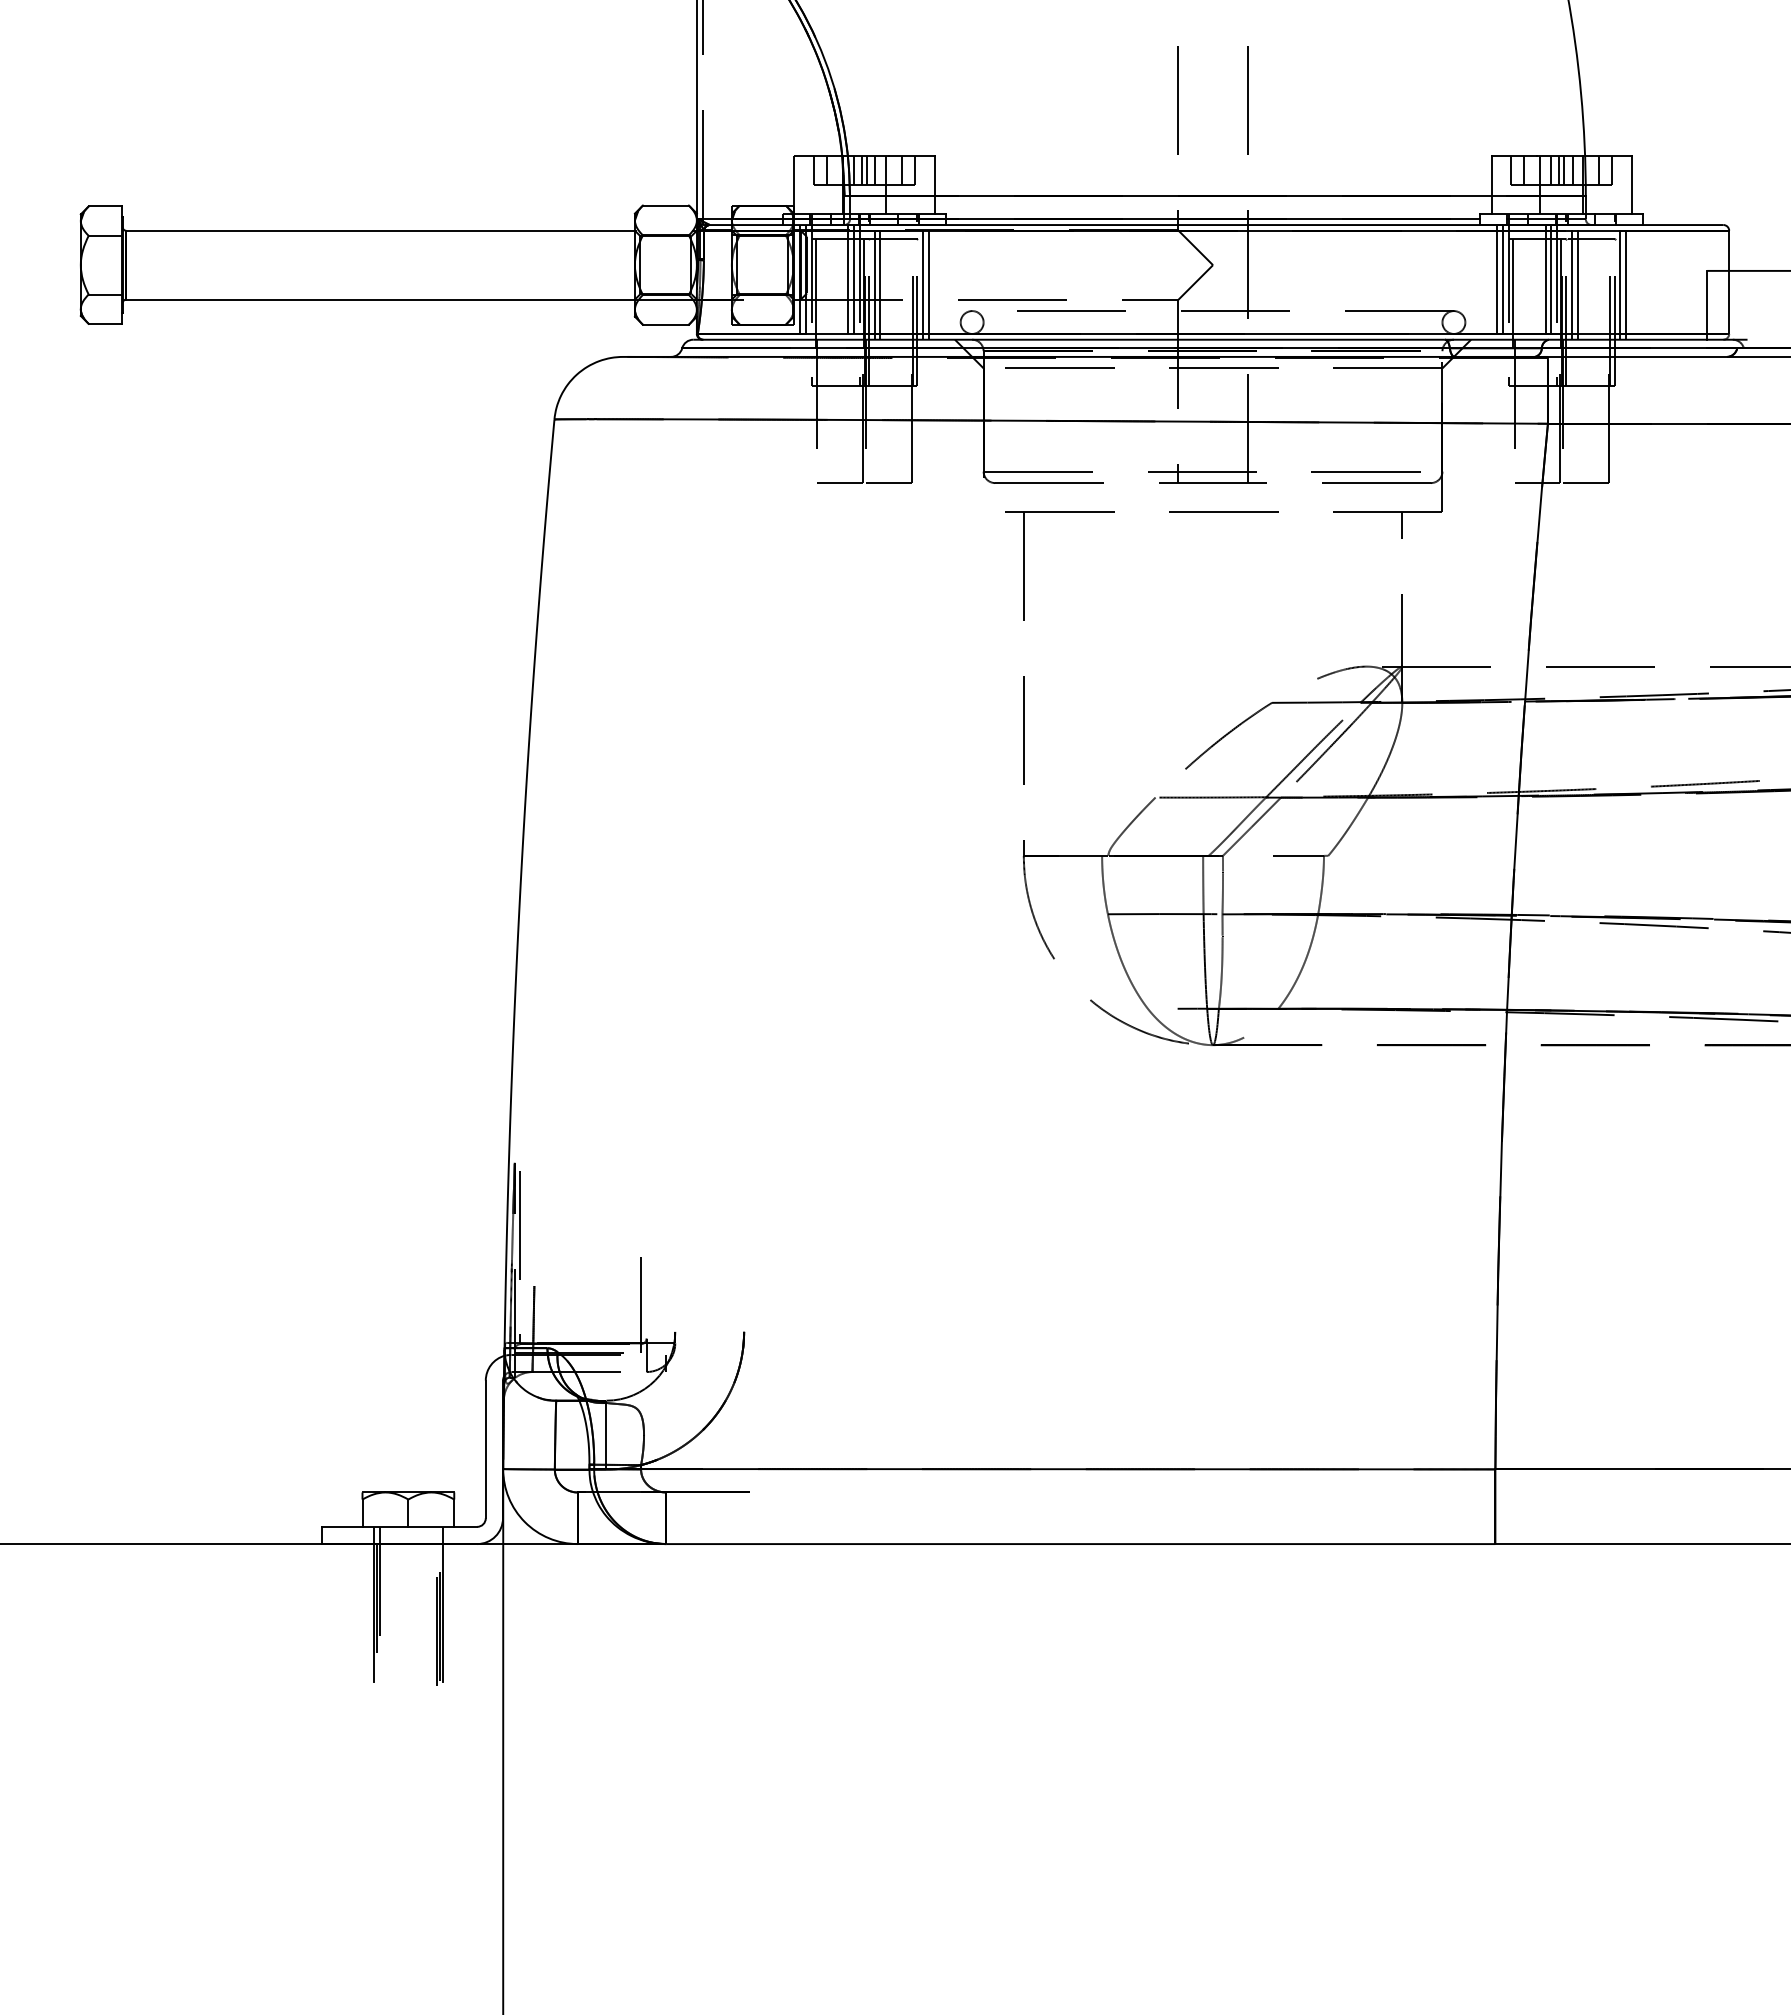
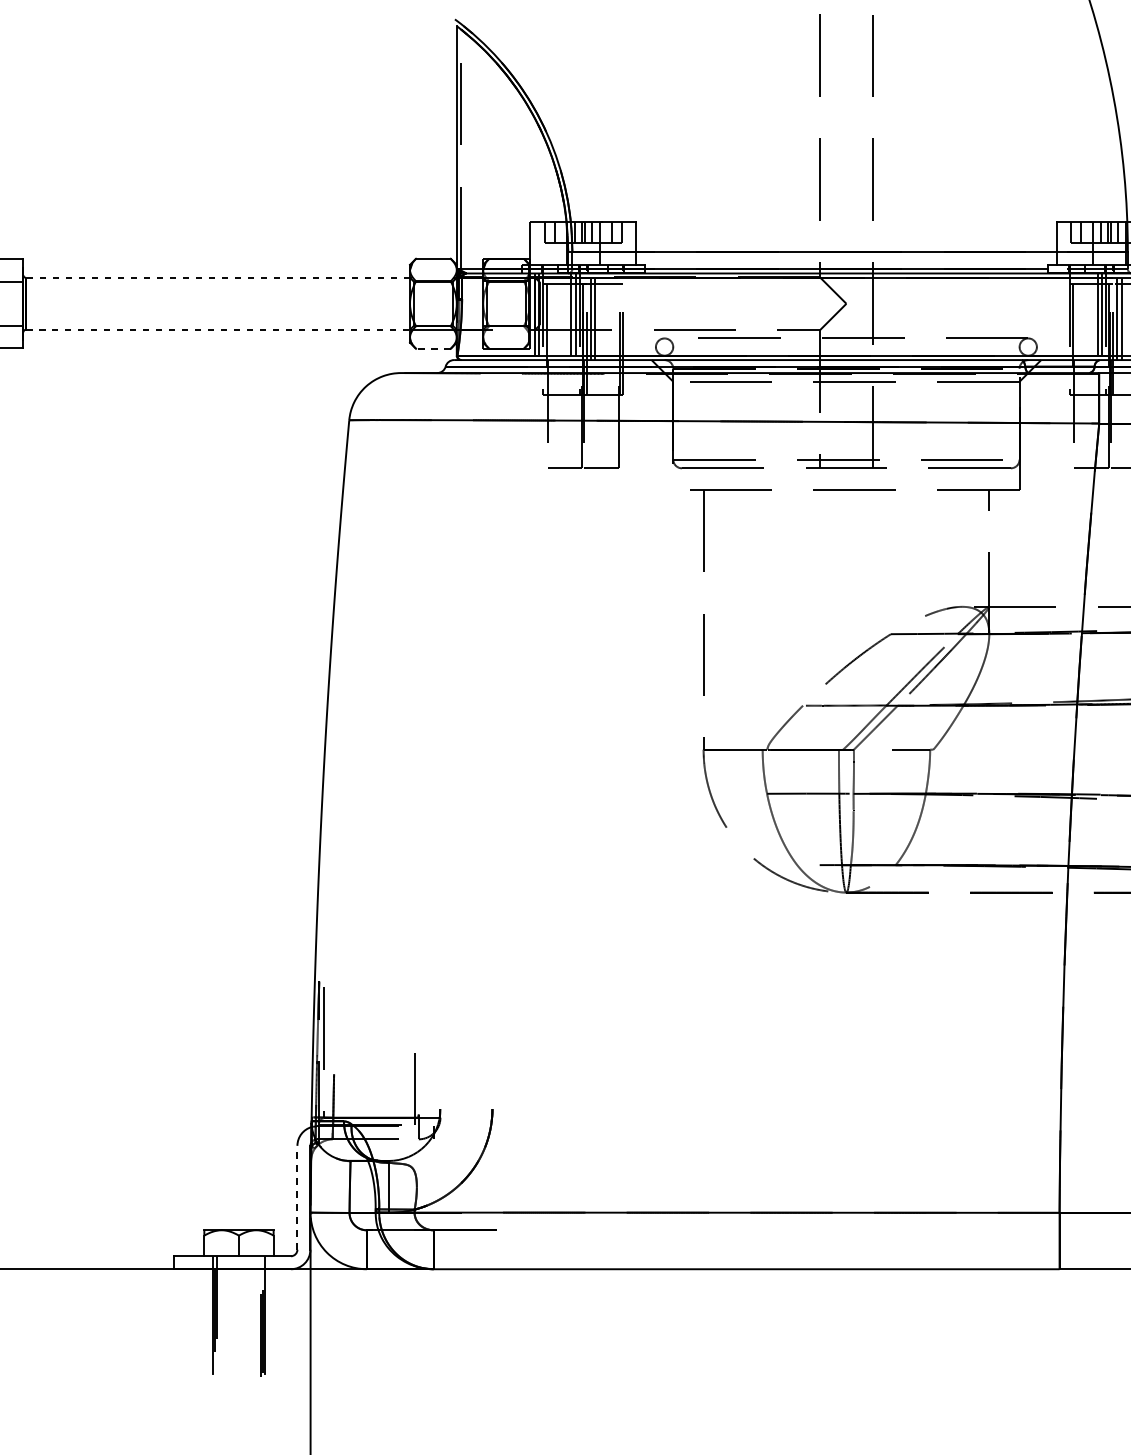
line: (380, 230) -> (217, 277), solid -> dashed
line: (923, 282) -> (627, 316), removed
line: (928, 282) -> (631, 316), removed
line: (1497, 282) -> (1061, 316), removed
line: (1503, 282) -> (1065, 316), removed
line: (381, 299) -> (218, 329), solid -> dashed
line: (665, 324) -> (433, 348), solid -> dashed
line: (485, 1449) -> (297, 1197), solid -> dashed

